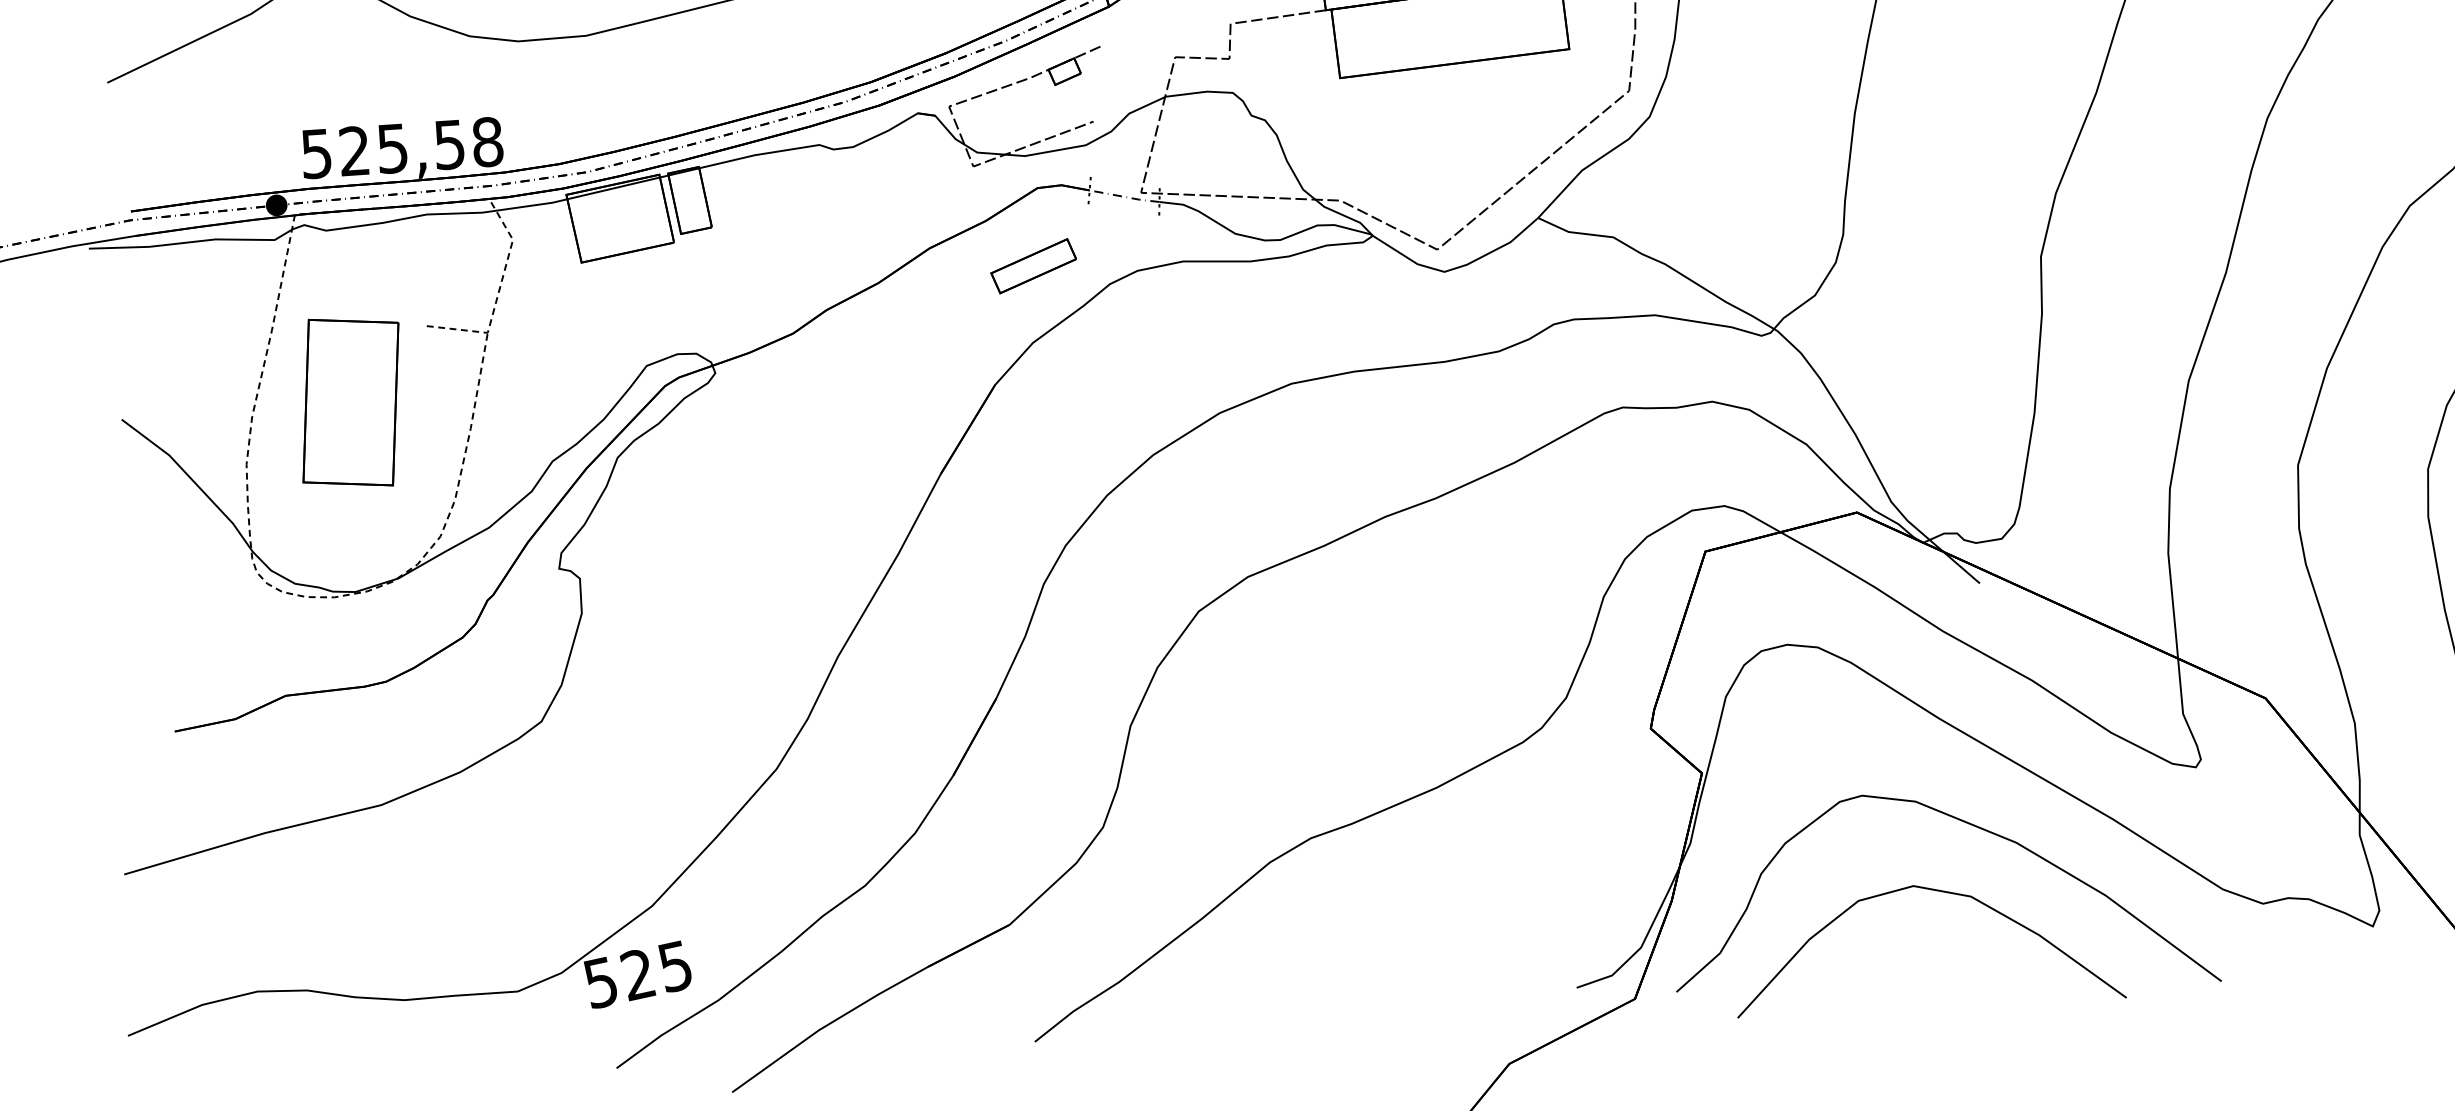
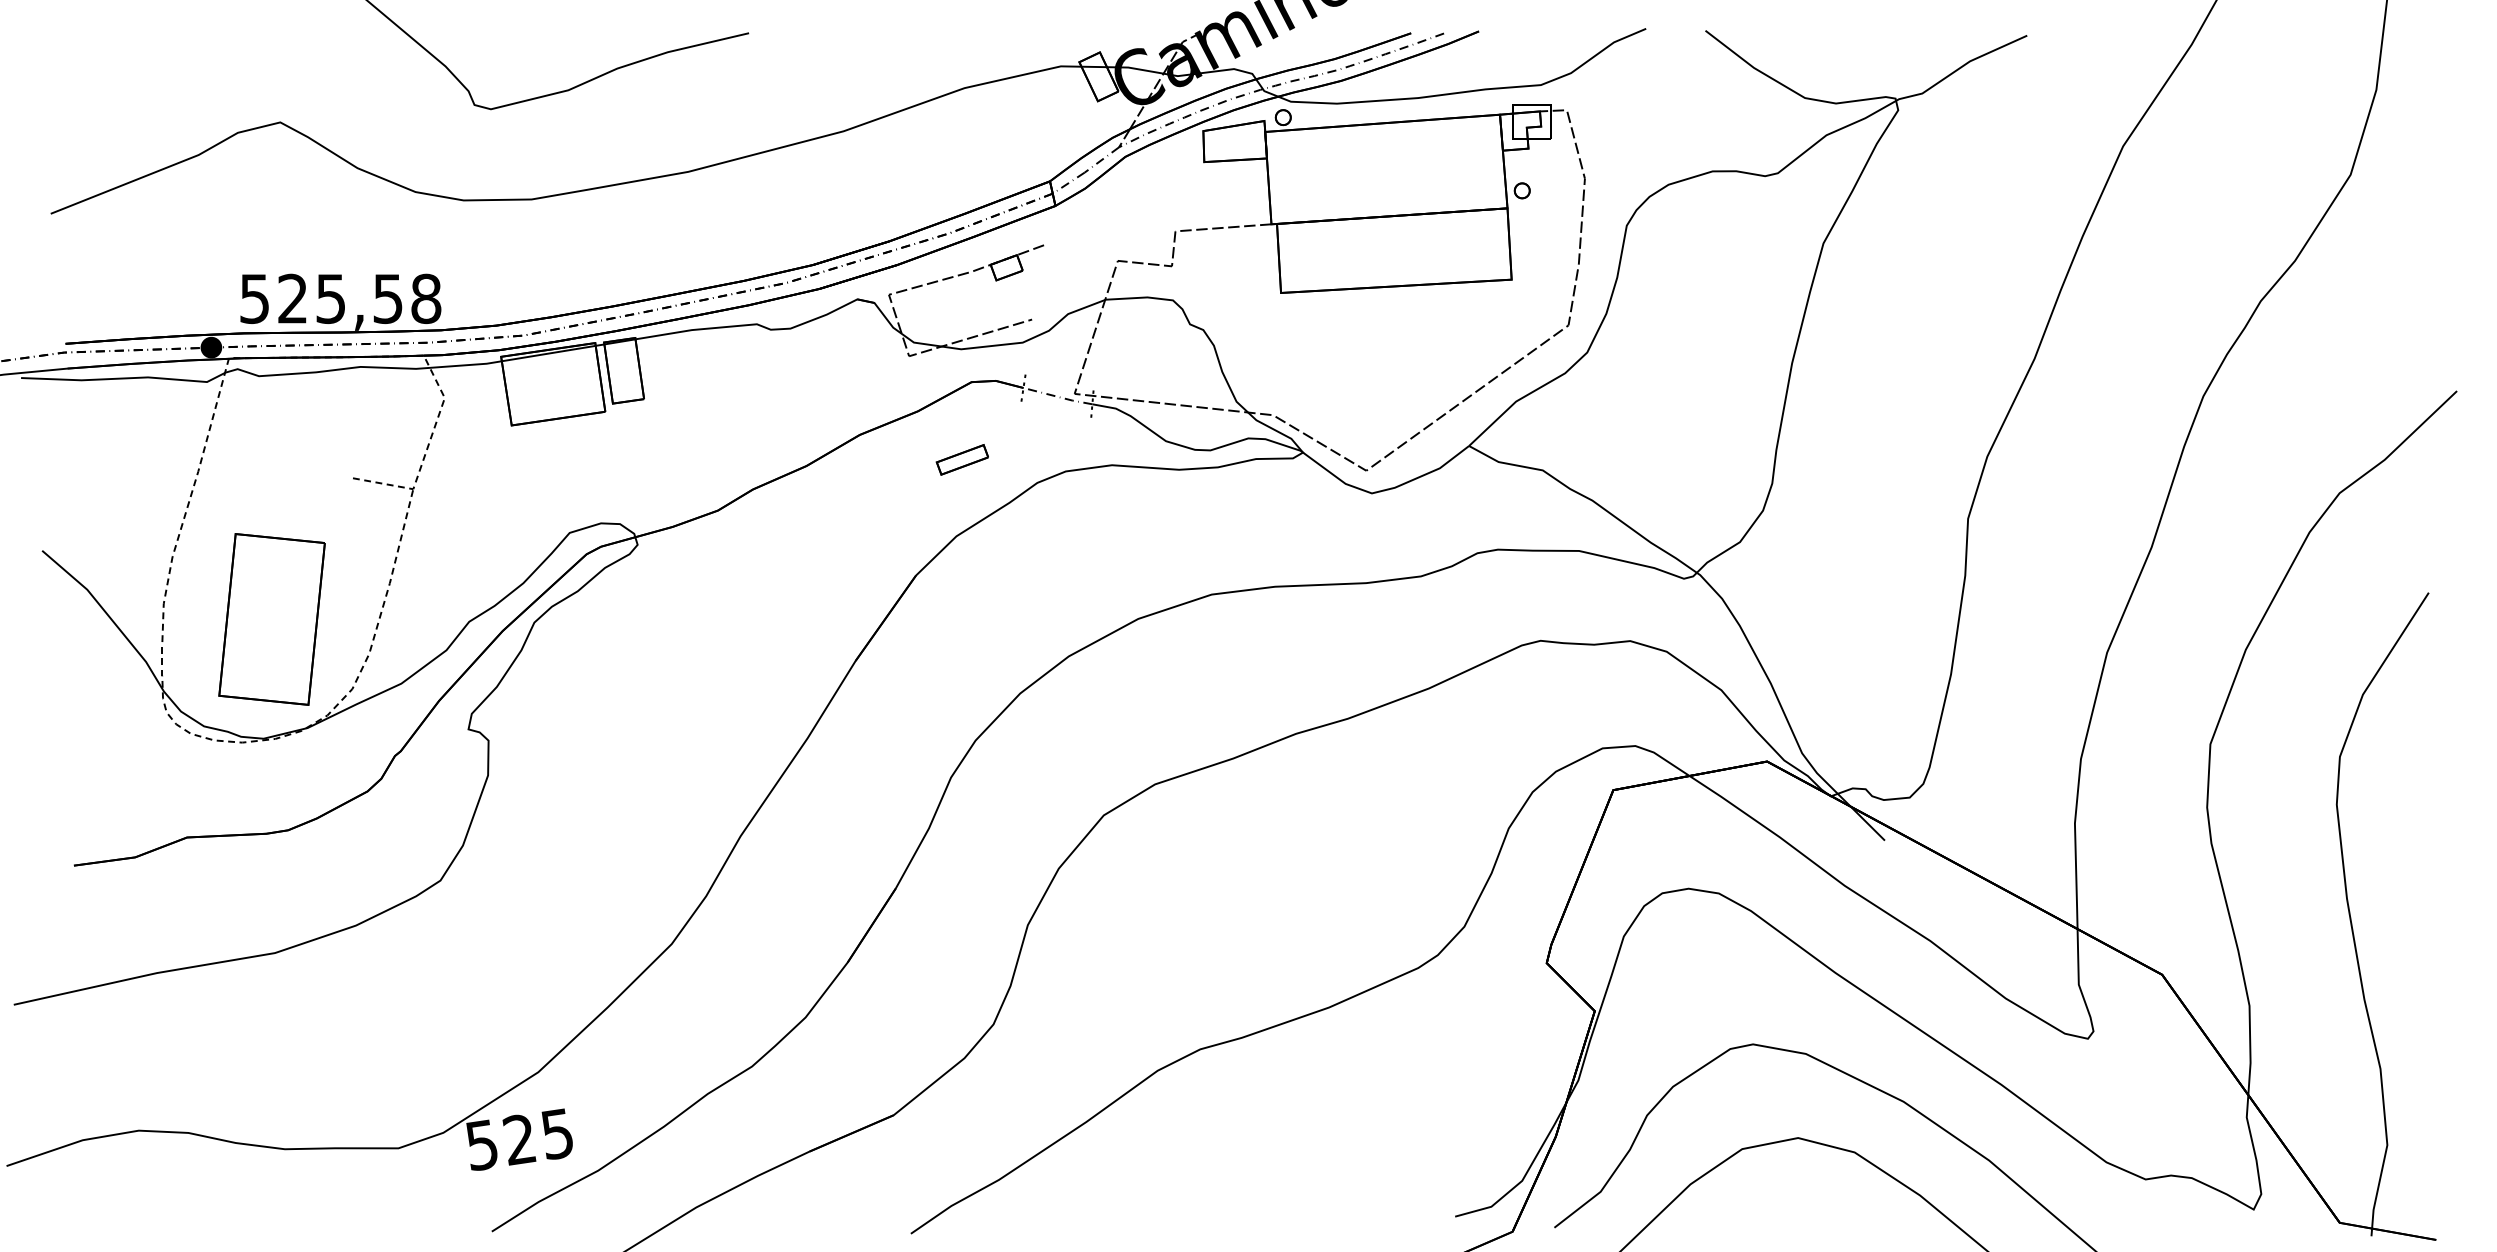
part: (1033, 265) -> (962, 459), size x0.6
part: (350, 402) -> (271, 619), moved

